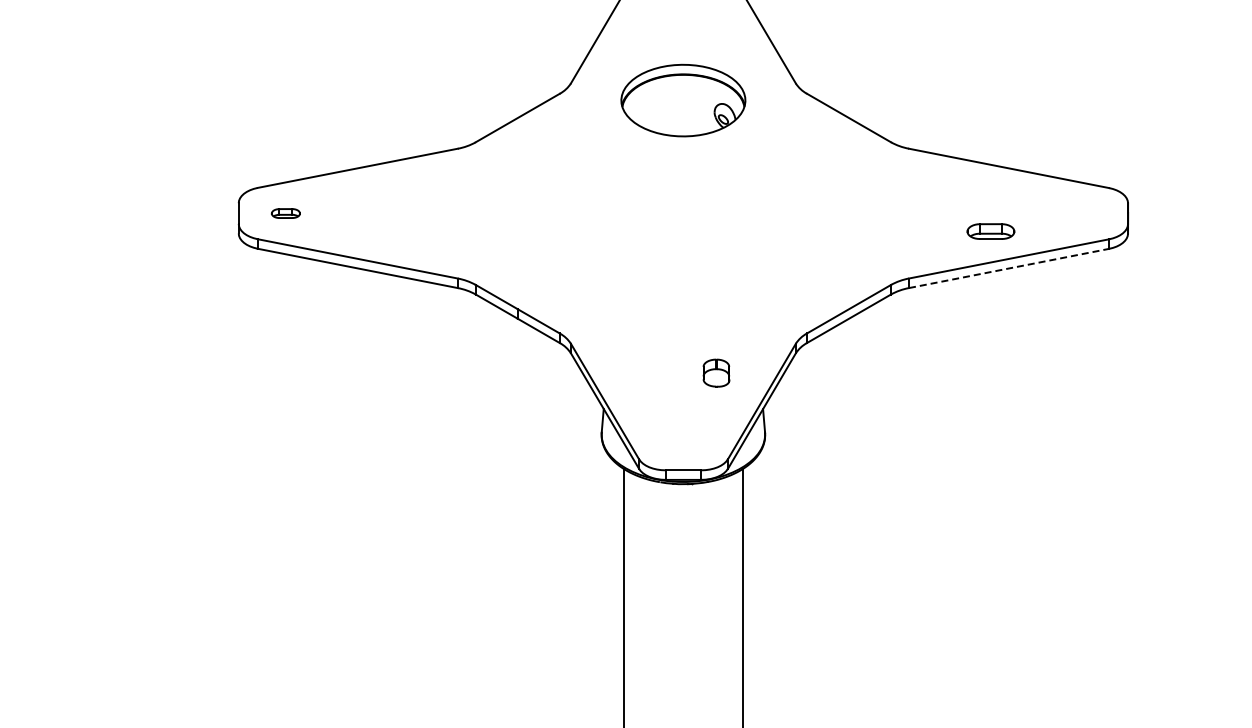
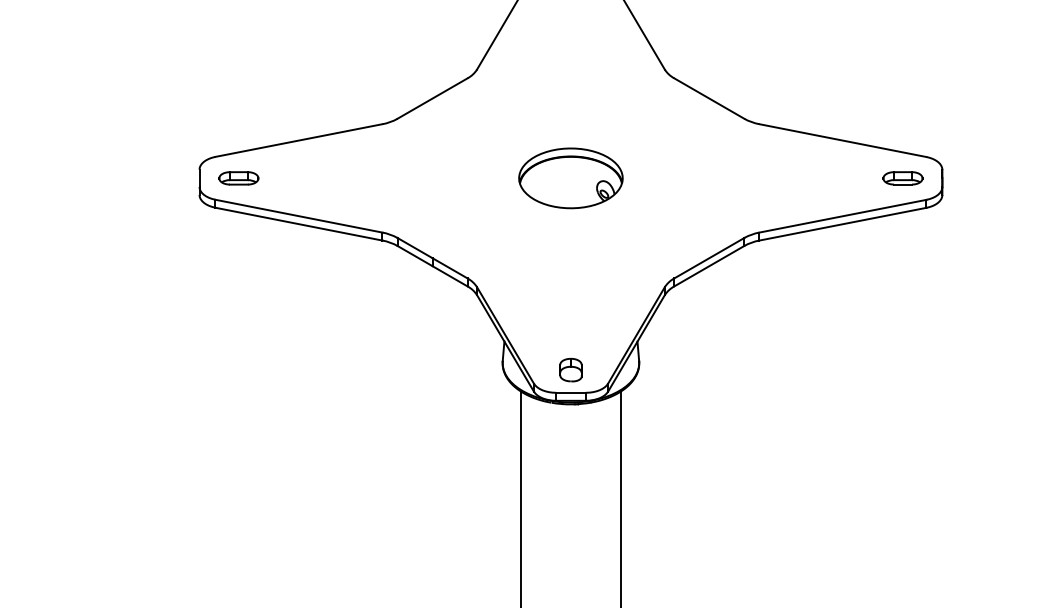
part: (683, 100) -> (571, 178), moved
part: (285, 213) -> (238, 178), size x1.67
part: (990, 231) -> (902, 178), moved
line: (1009, 268) -> (843, 224), dashed -> solid
part: (716, 372) -> (571, 369), moved

